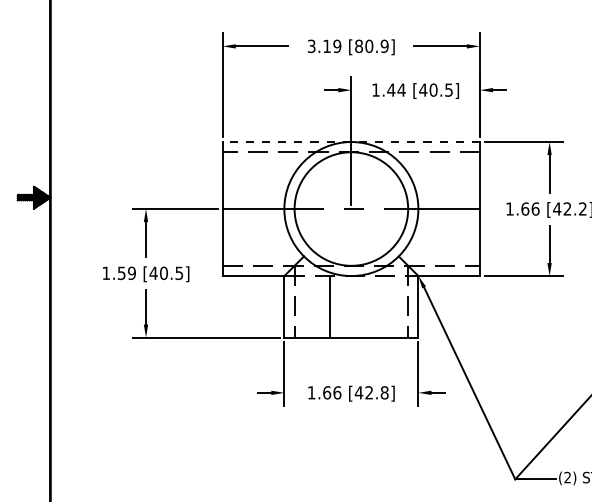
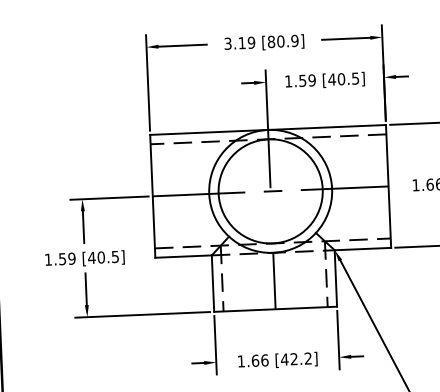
text: (396, 89) -> (307, 80), 1.44 -> 1.59
line: (351, 142) -> (268, 130), dashed -> solid
line: (330, 306) -> (274, 280), moved
text: (384, 392) -> (308, 358), [42.8] -> [42.2]

